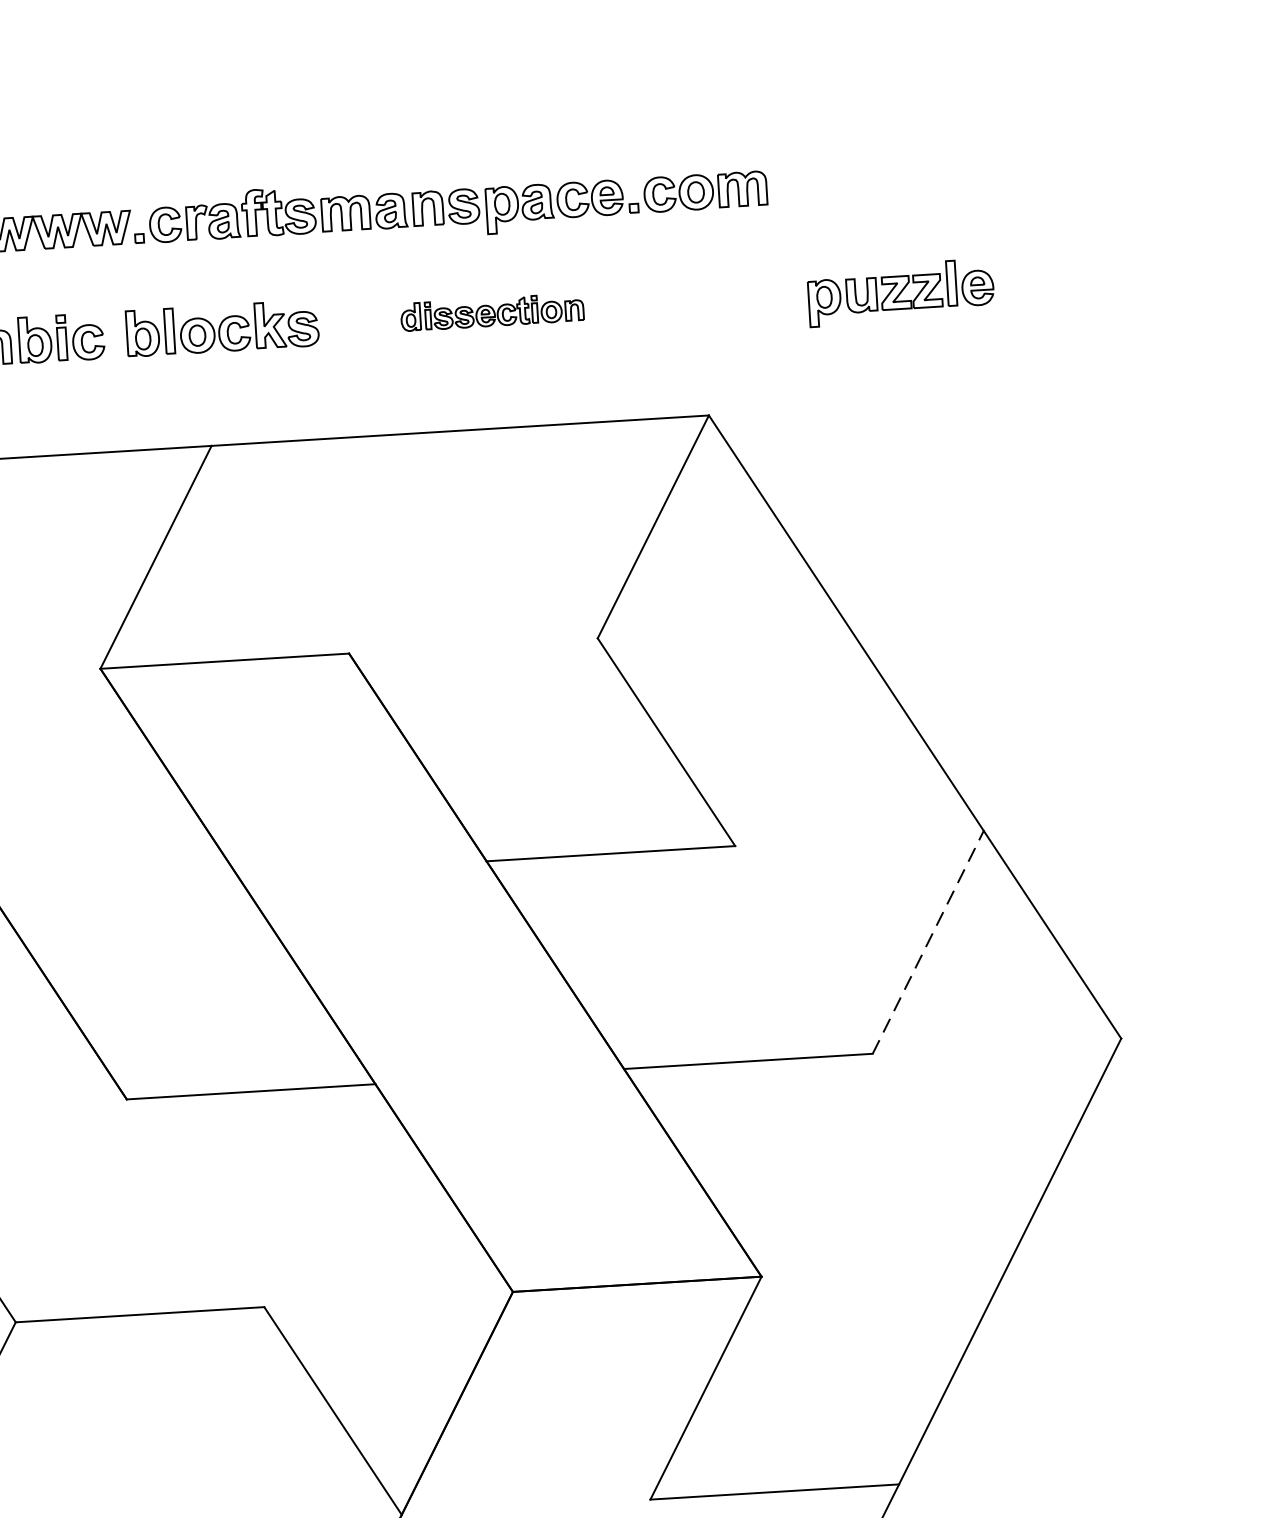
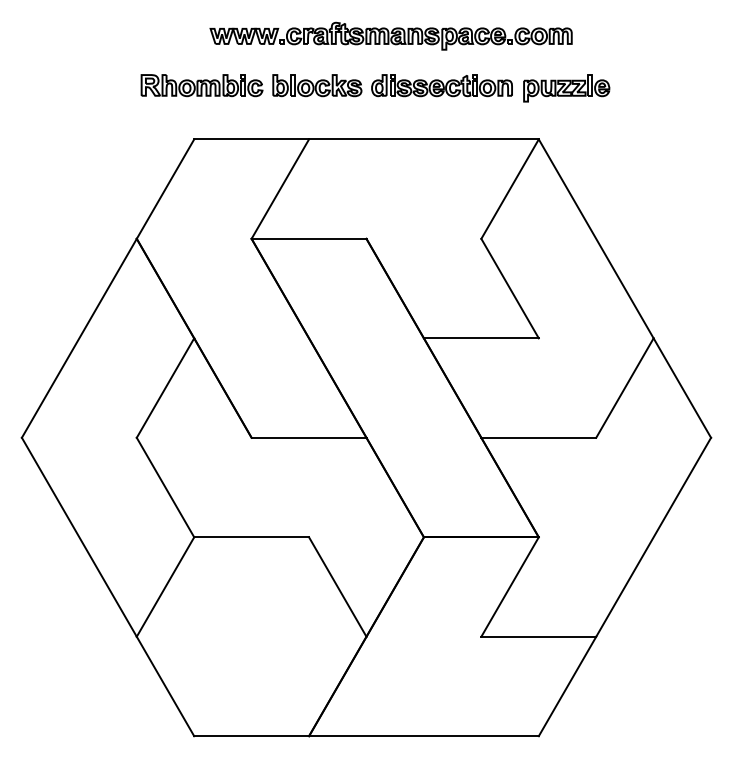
part: (900, 293) -> (566, 88), moved
part: (491, 311) -> (441, 85), size x1.67
line: (929, 941) -> (625, 387), dashed -> solid

